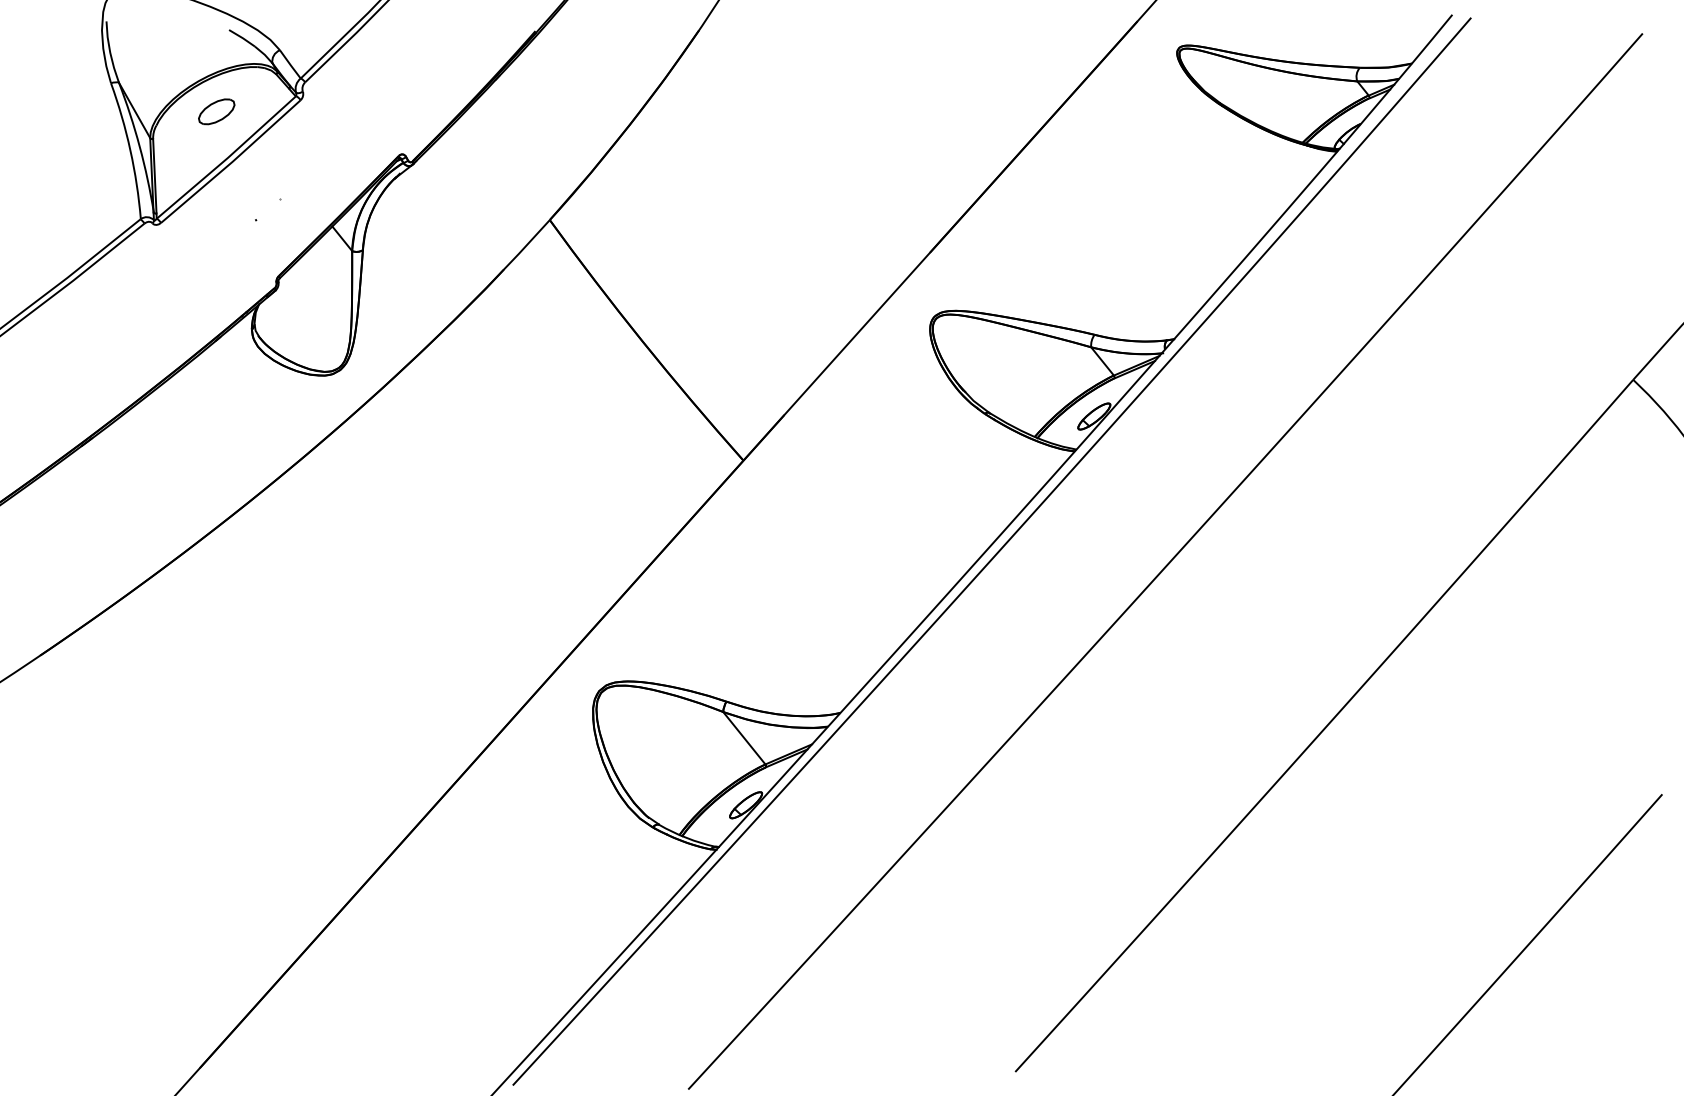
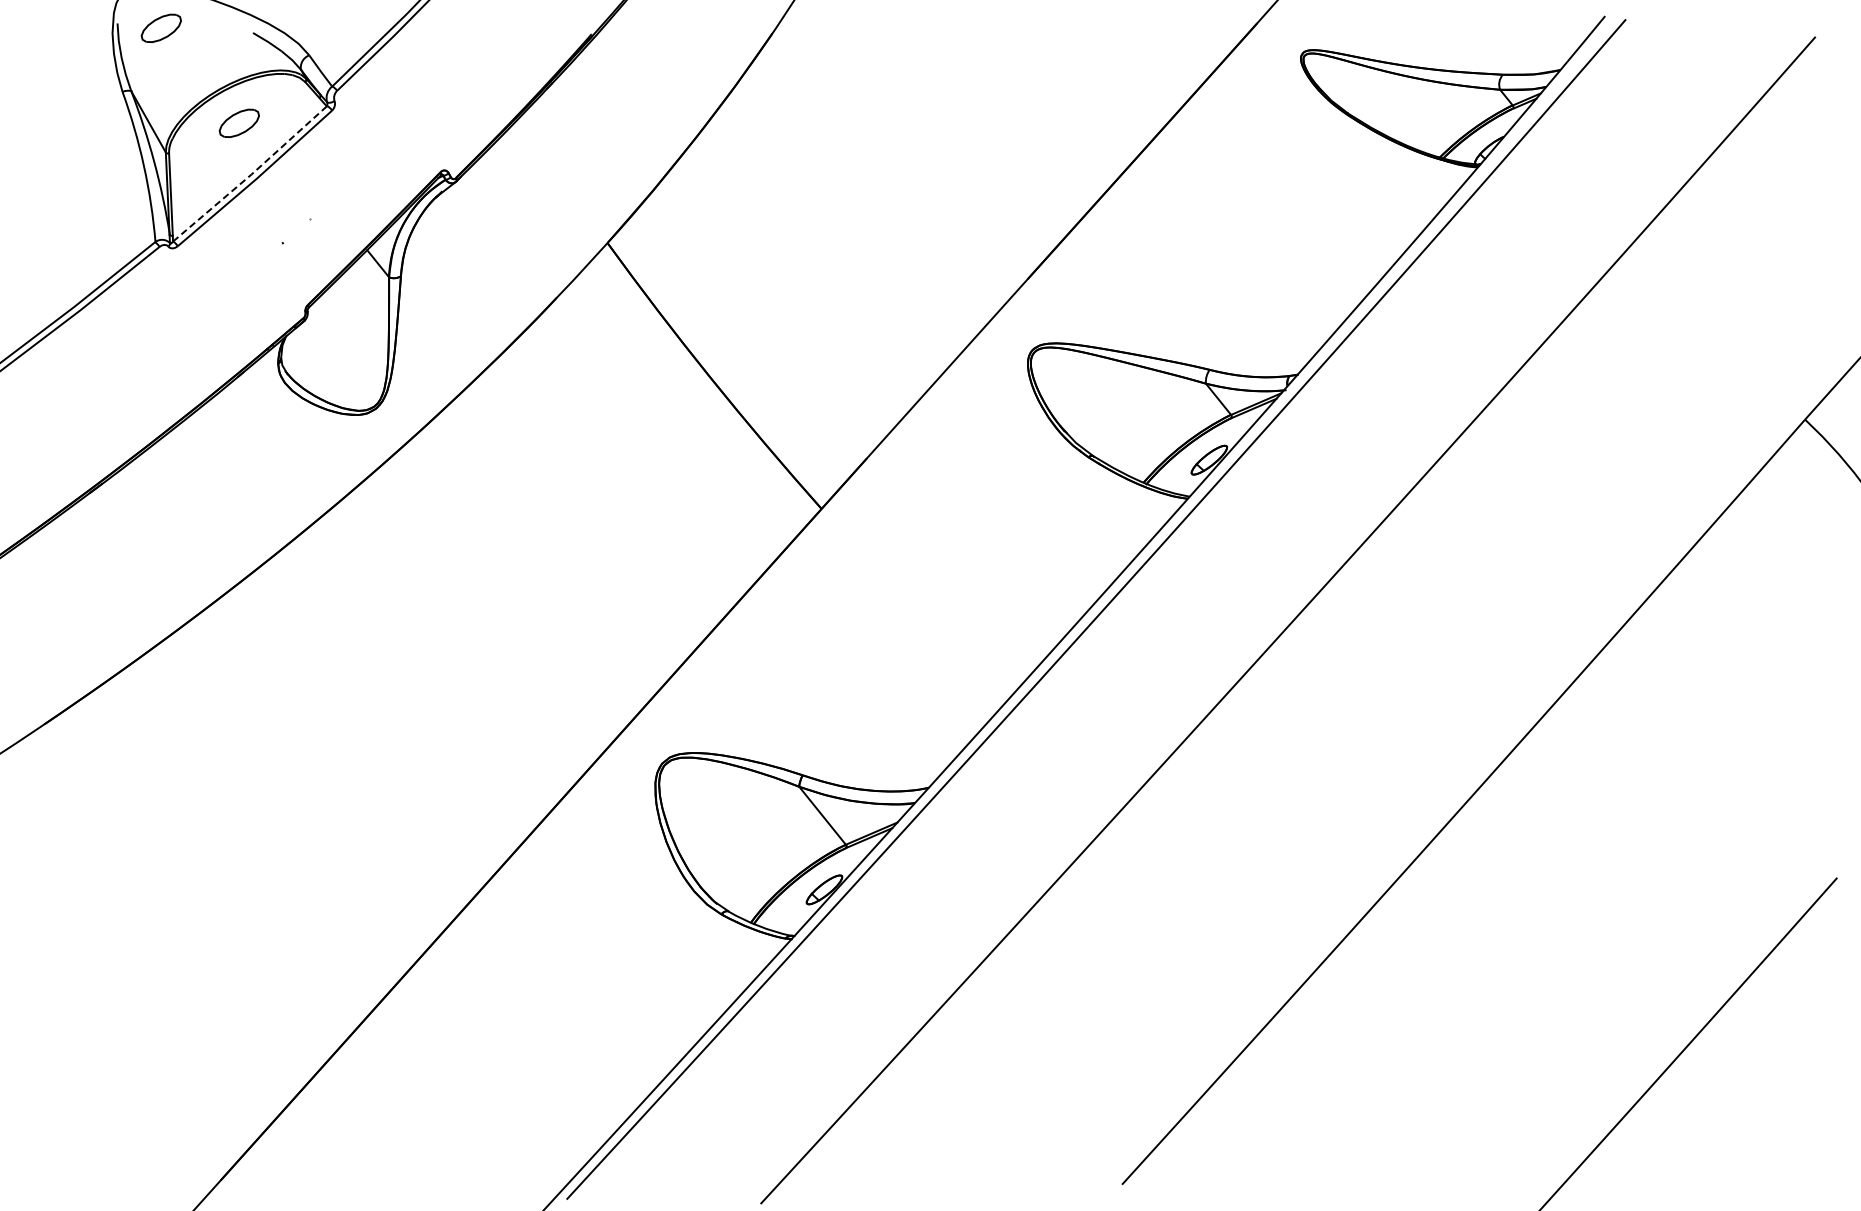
part: (145, 25) -> (160, 27), added
line: (226, 158) -> (250, 175), solid -> dashed

